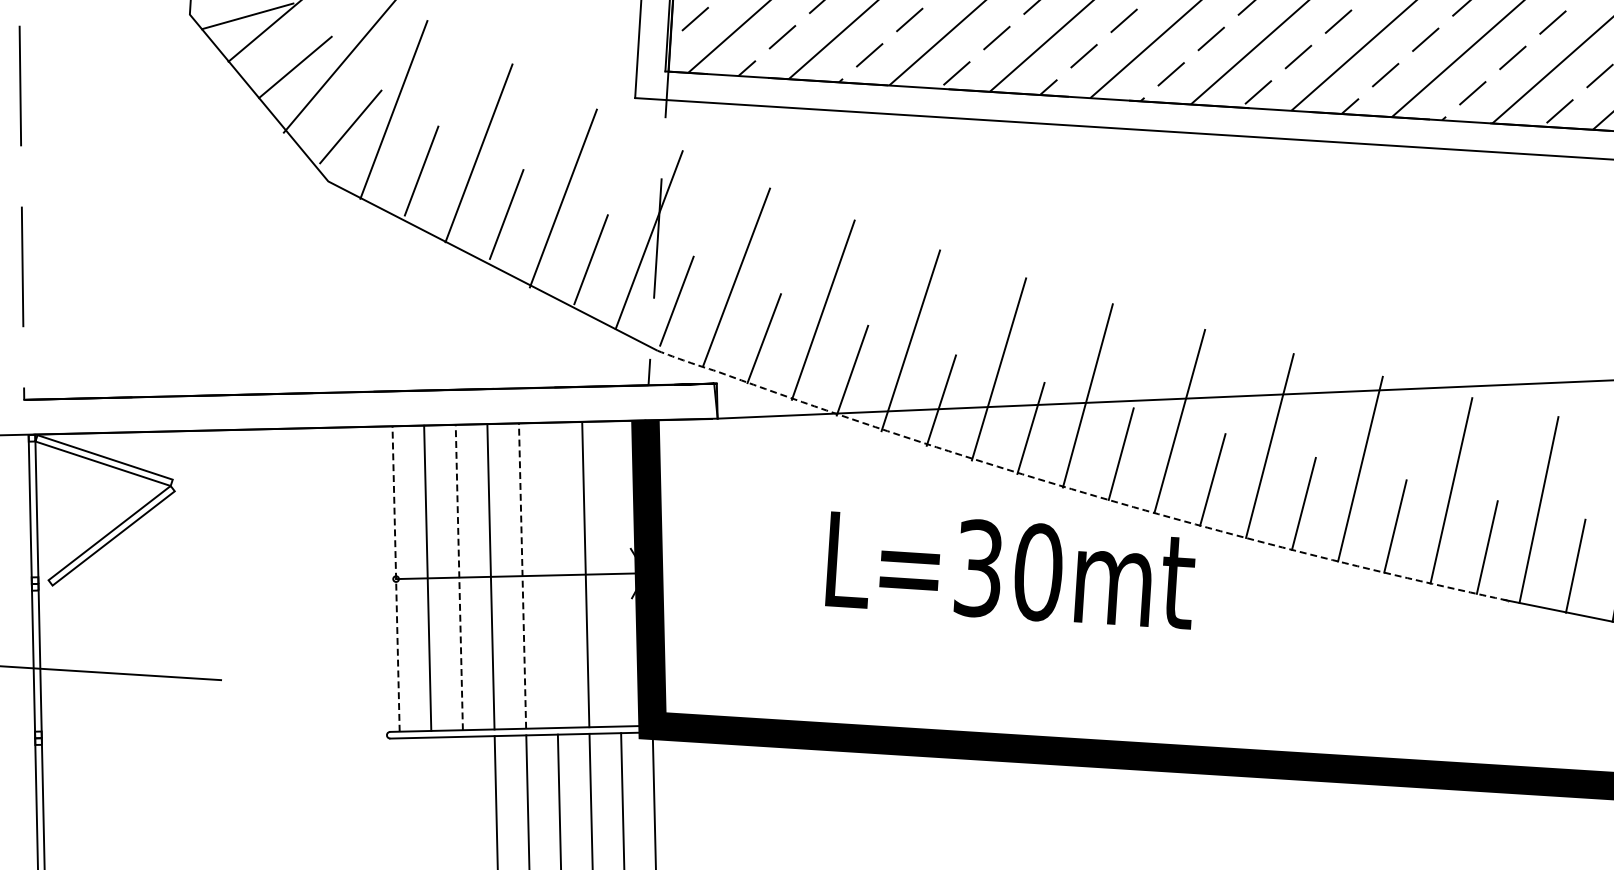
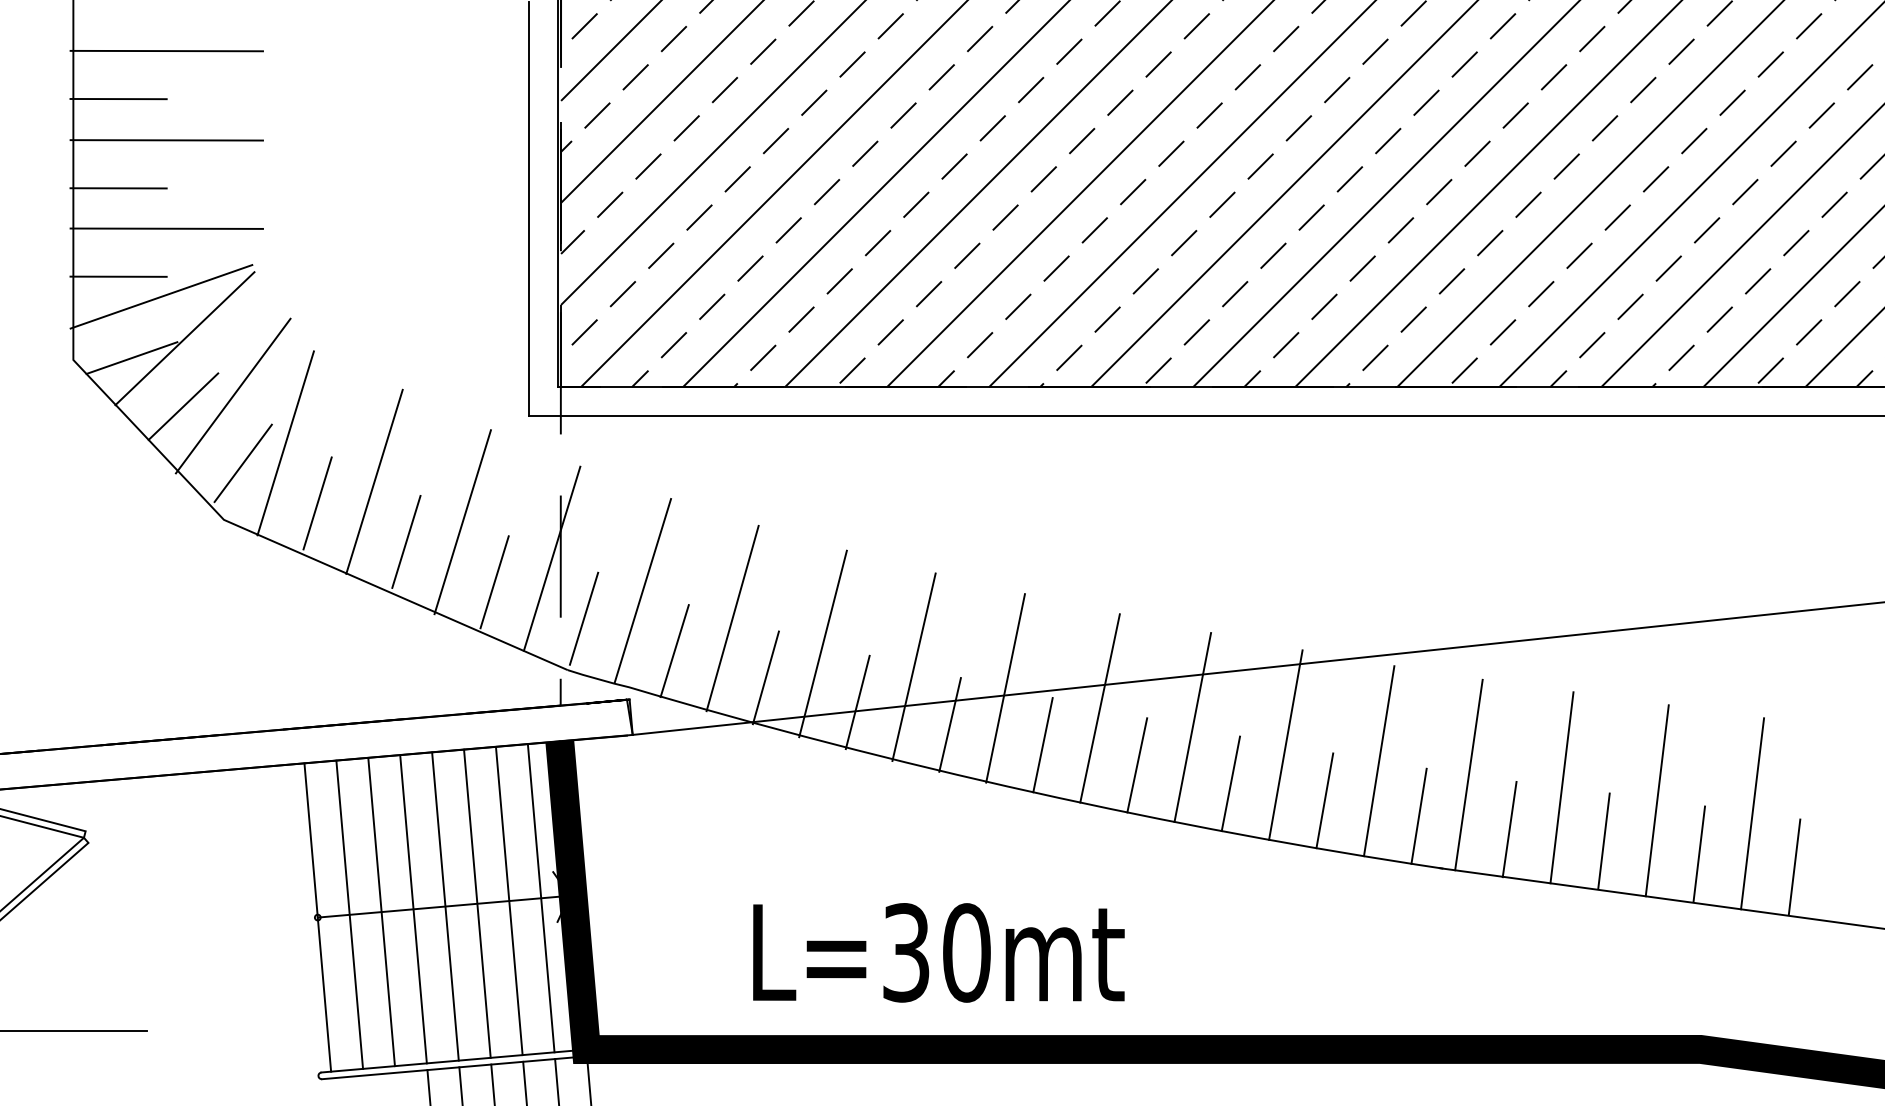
line: (1077, 490) -> (1001, 784), dashed -> solid
text: (1010, 570) -> (938, 952), moved
line: (616, 574) -> (540, 898), added
line: (554, 575) -> (477, 903), added
line: (522, 576) -> (445, 906), dashed -> solid
line: (395, 578) -> (317, 917), dashed -> solid
line: (459, 578) -> (381, 912), dashed -> solid

